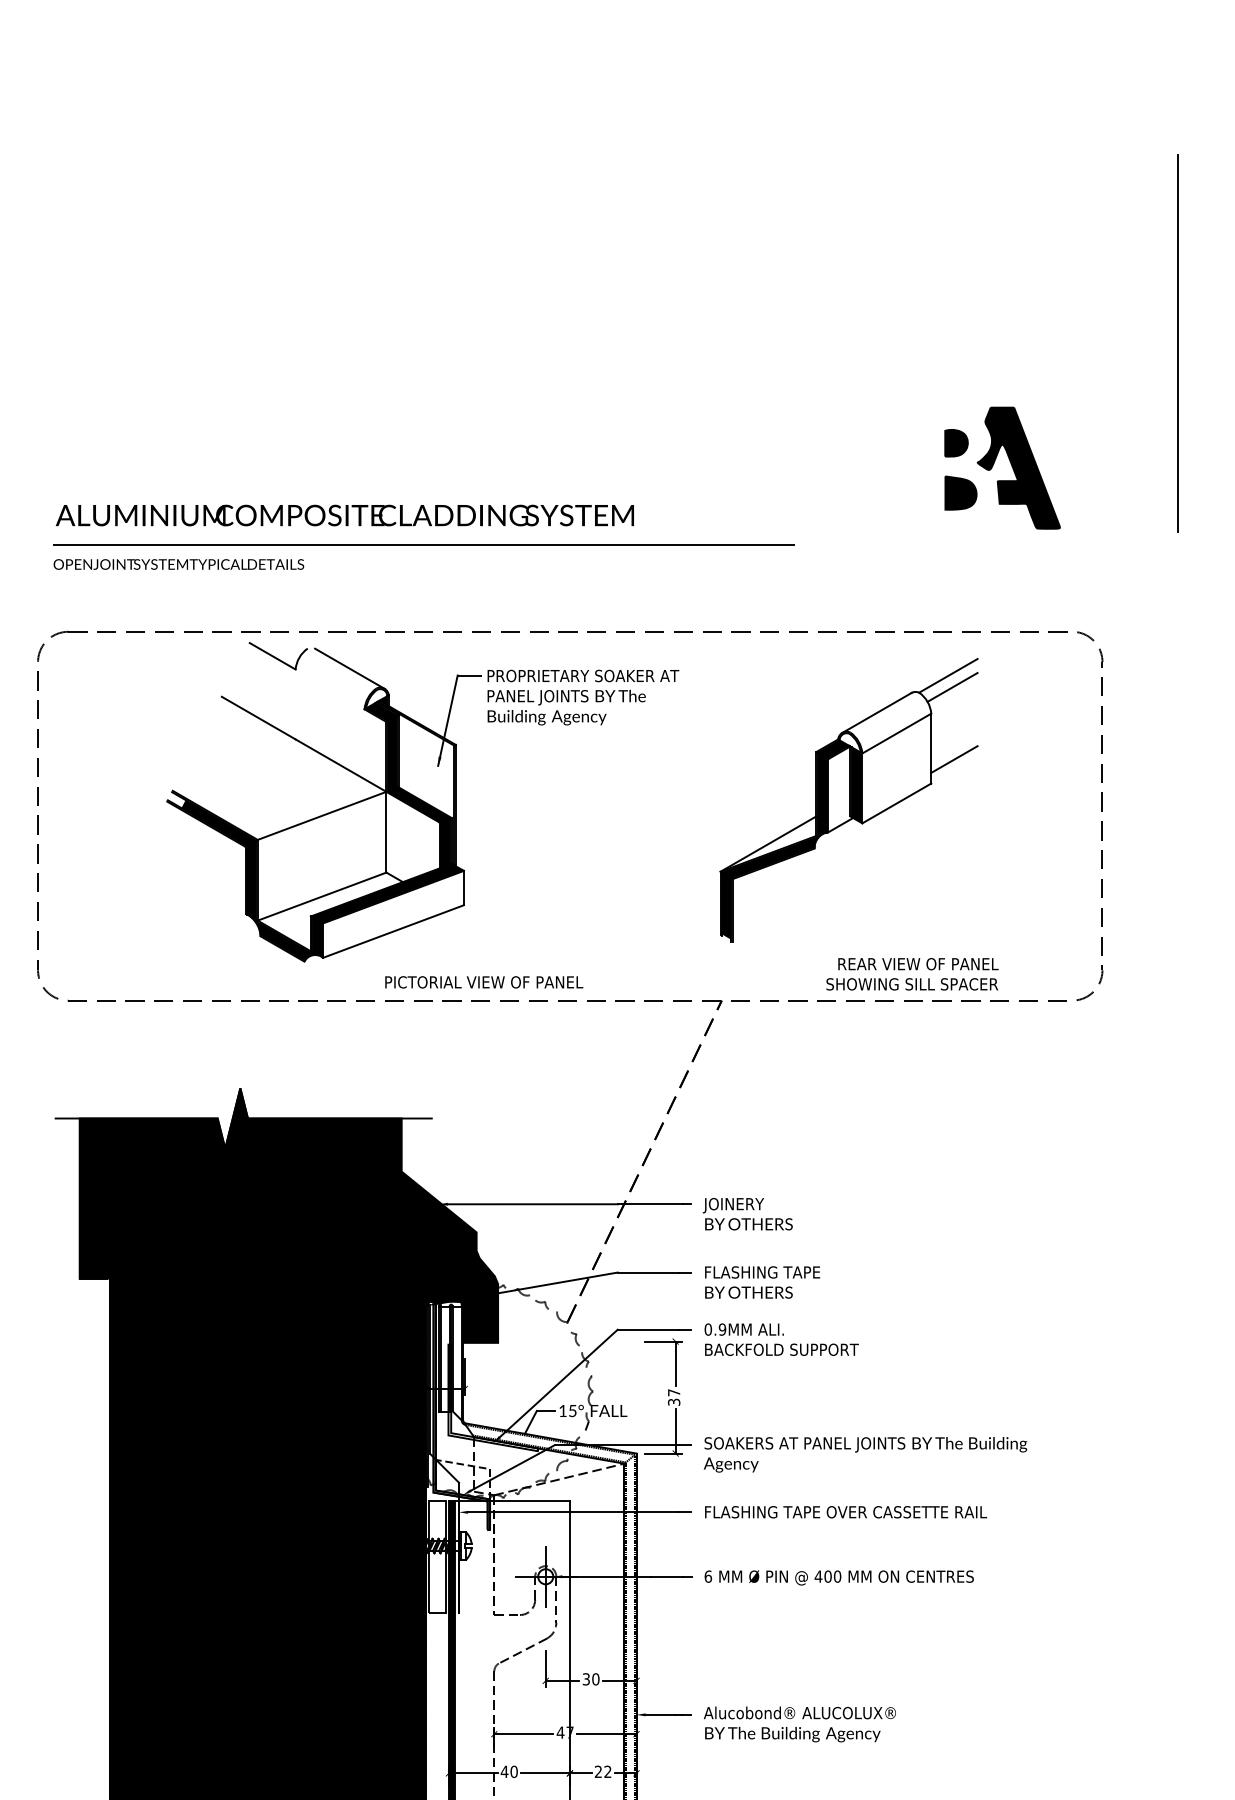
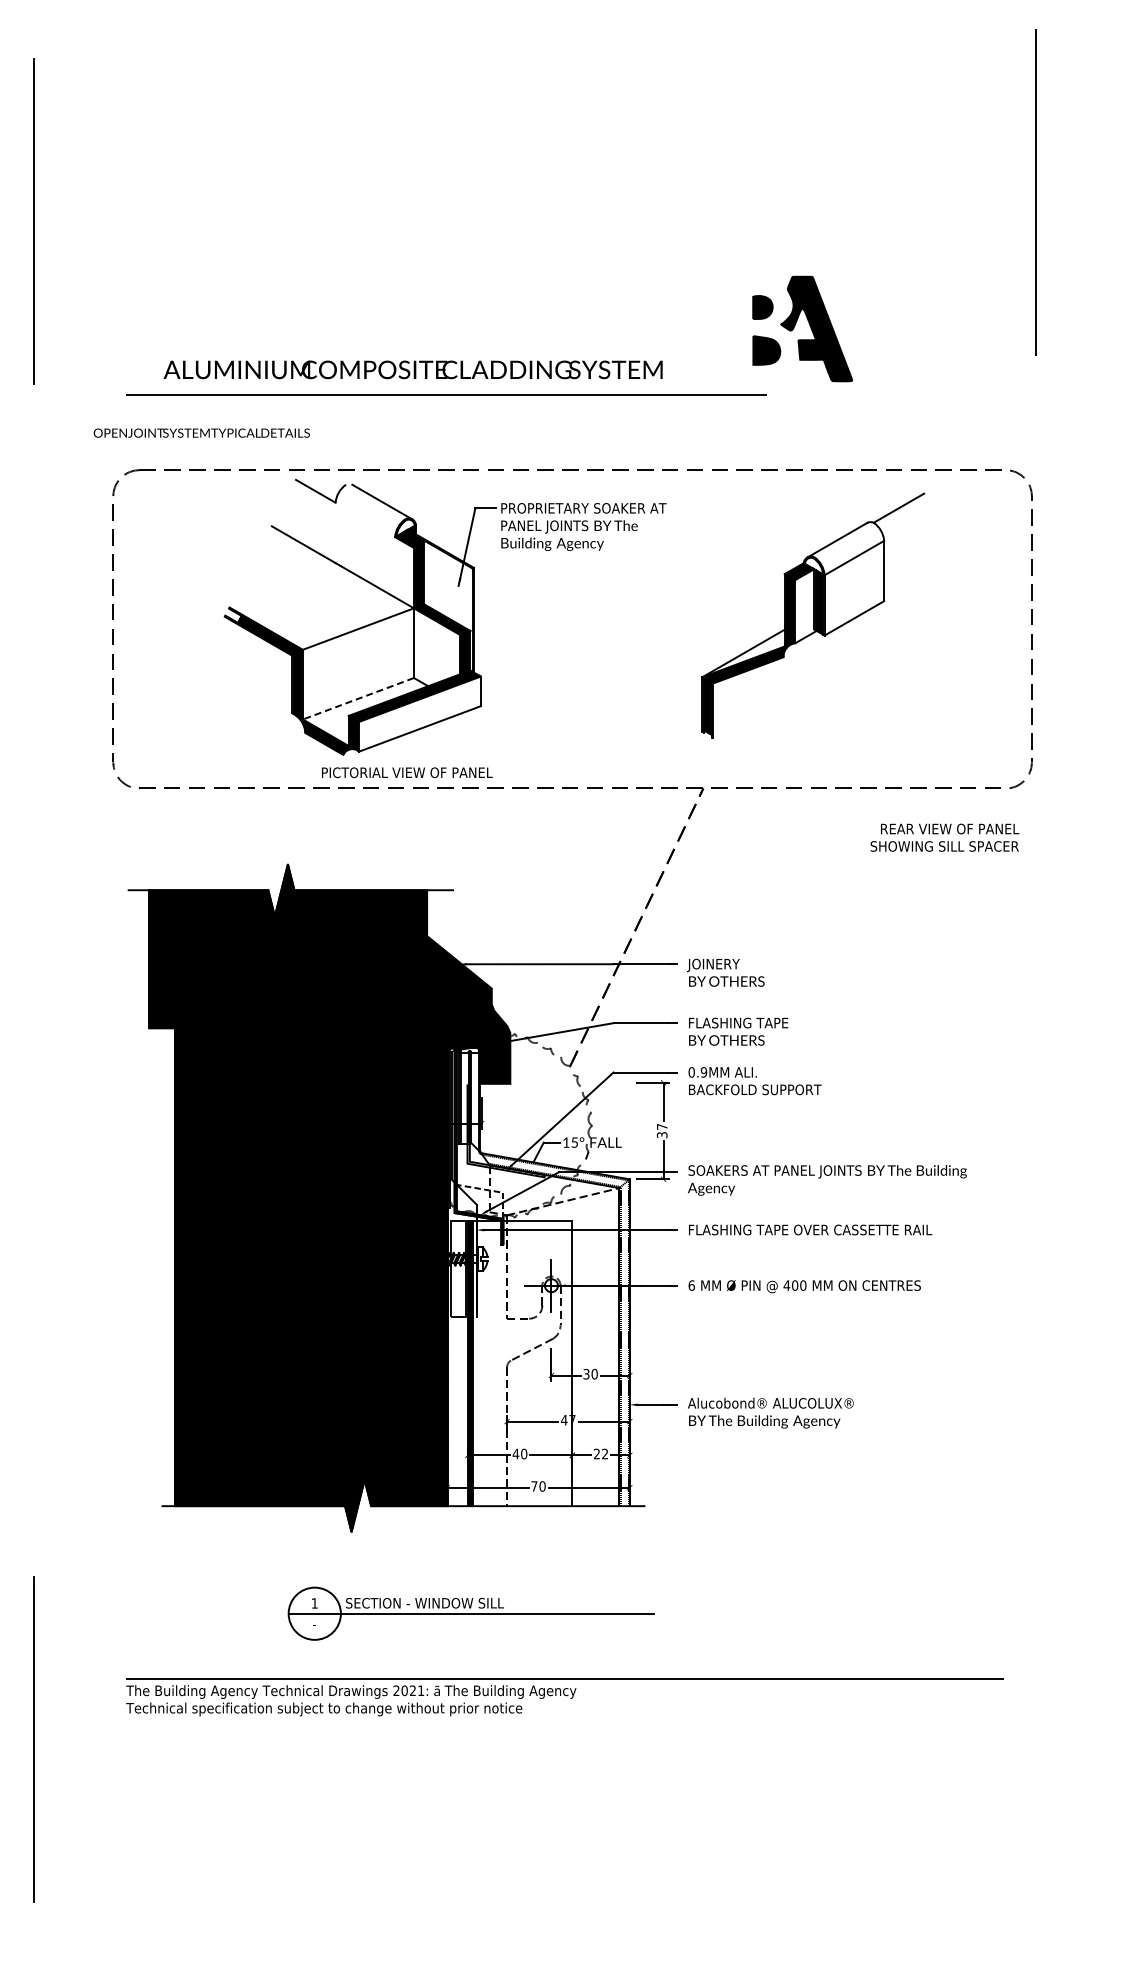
line: (1177, 343) -> (1035, 192), moved
part: (994, 465) -> (795, 326), moved
text: (344, 515) -> (412, 369), moved
text: (178, 563) -> (201, 432), moved
line: (952, 686) -> (902, 517), removed
line: (954, 759) -> (904, 580), removed
line: (320, 896) -> (357, 698), solid -> dashed
text: (911, 973) -> (944, 837), moved
text: (484, 982) -> (407, 772), moved

